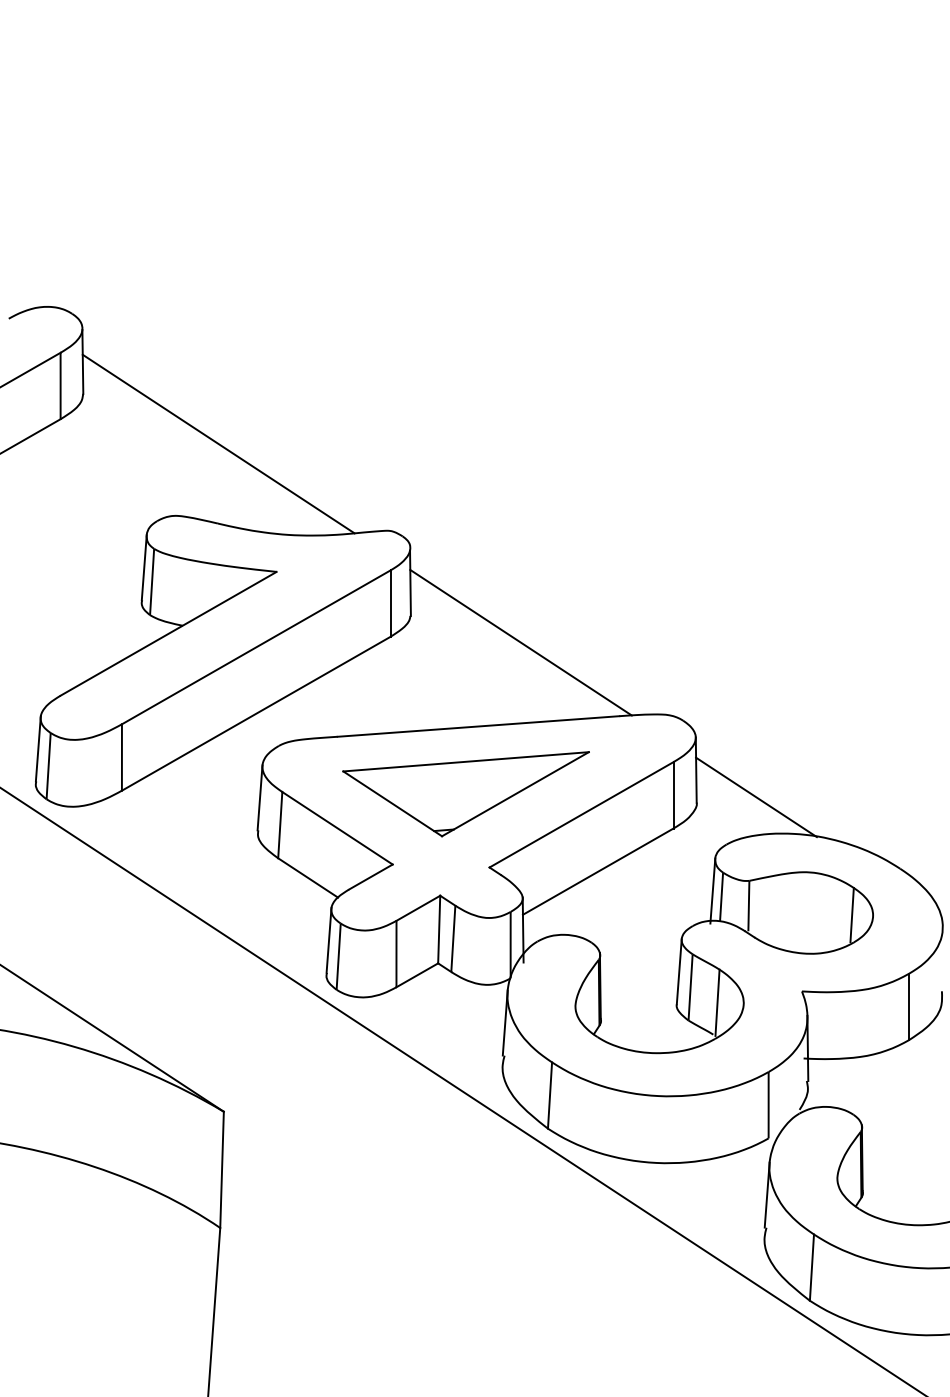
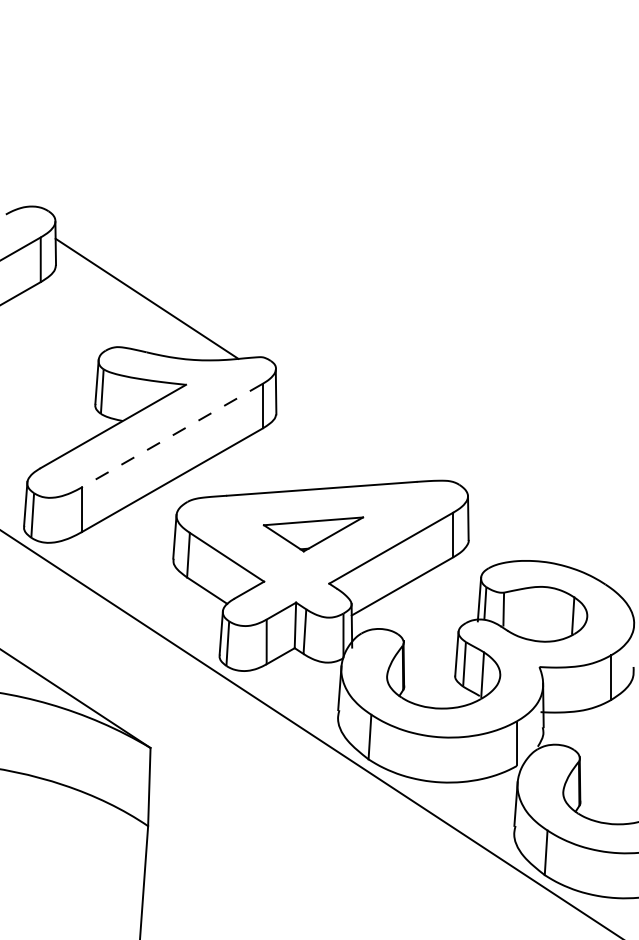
line: (521, 642) -> (350, 432), removed
line: (254, 647) -> (171, 435), solid -> dashed
part: (466, 794) -> (313, 534), size x0.6
line: (755, 797) -> (508, 536), removed

